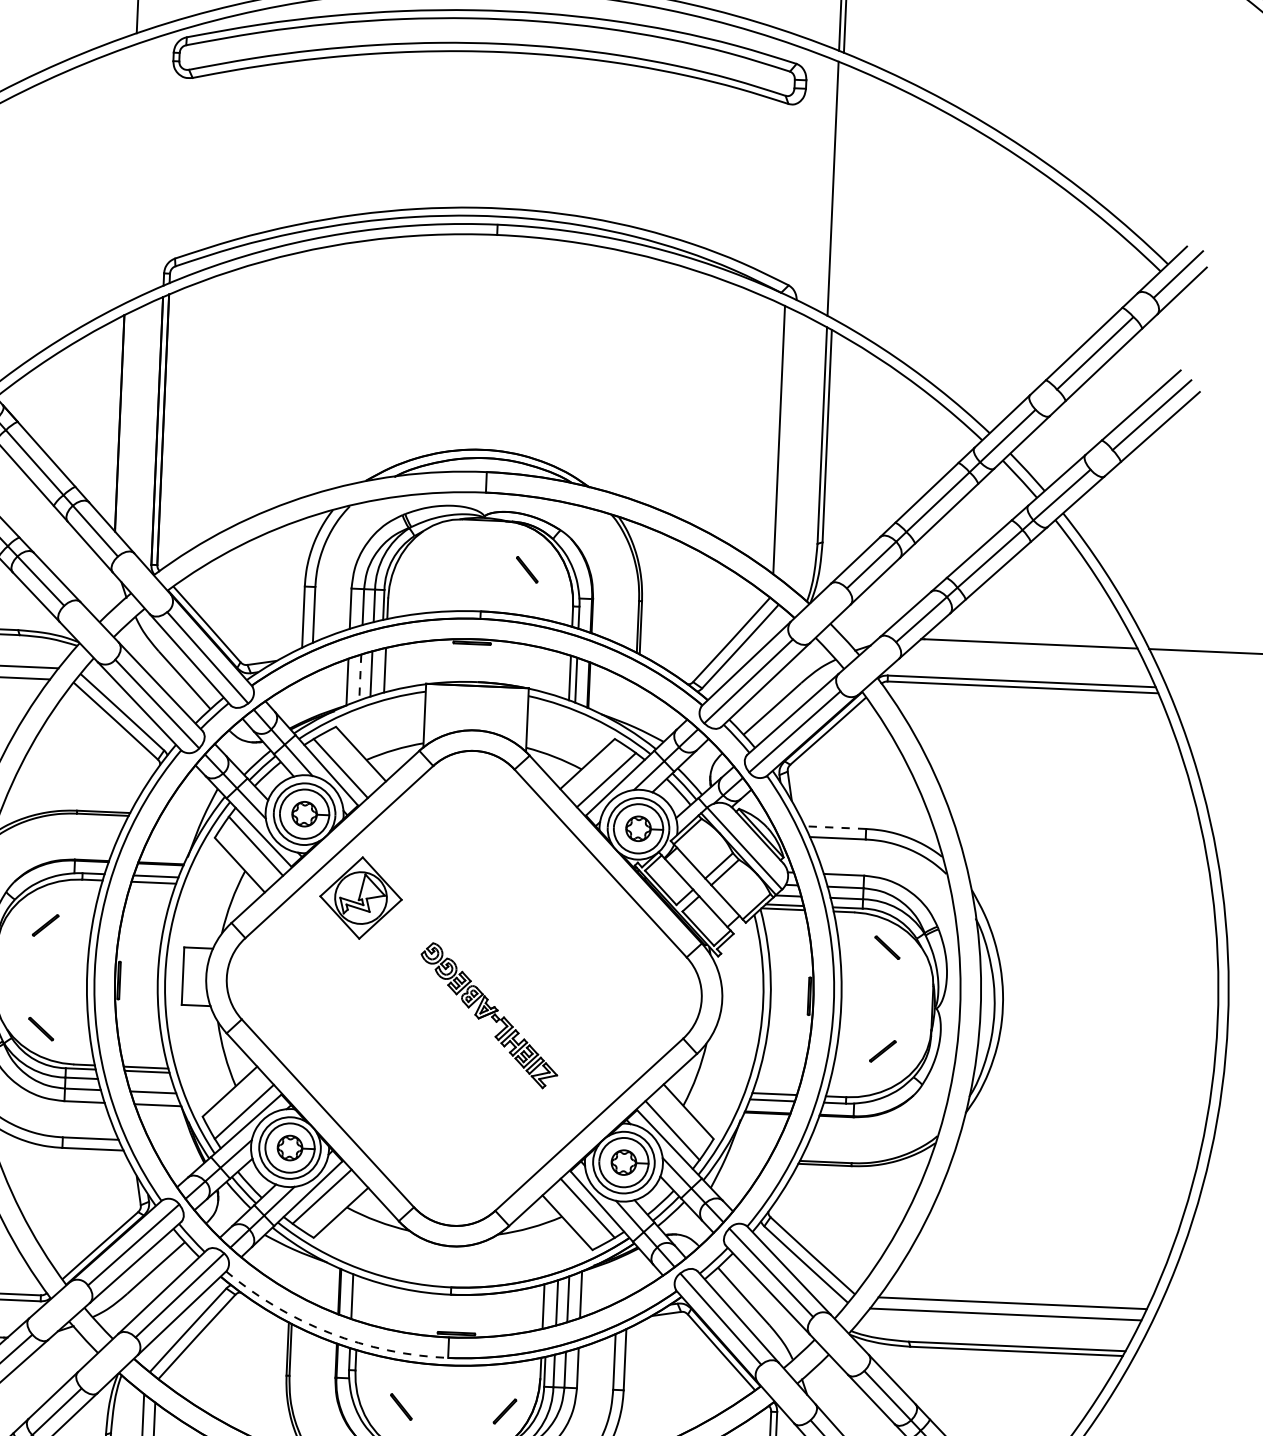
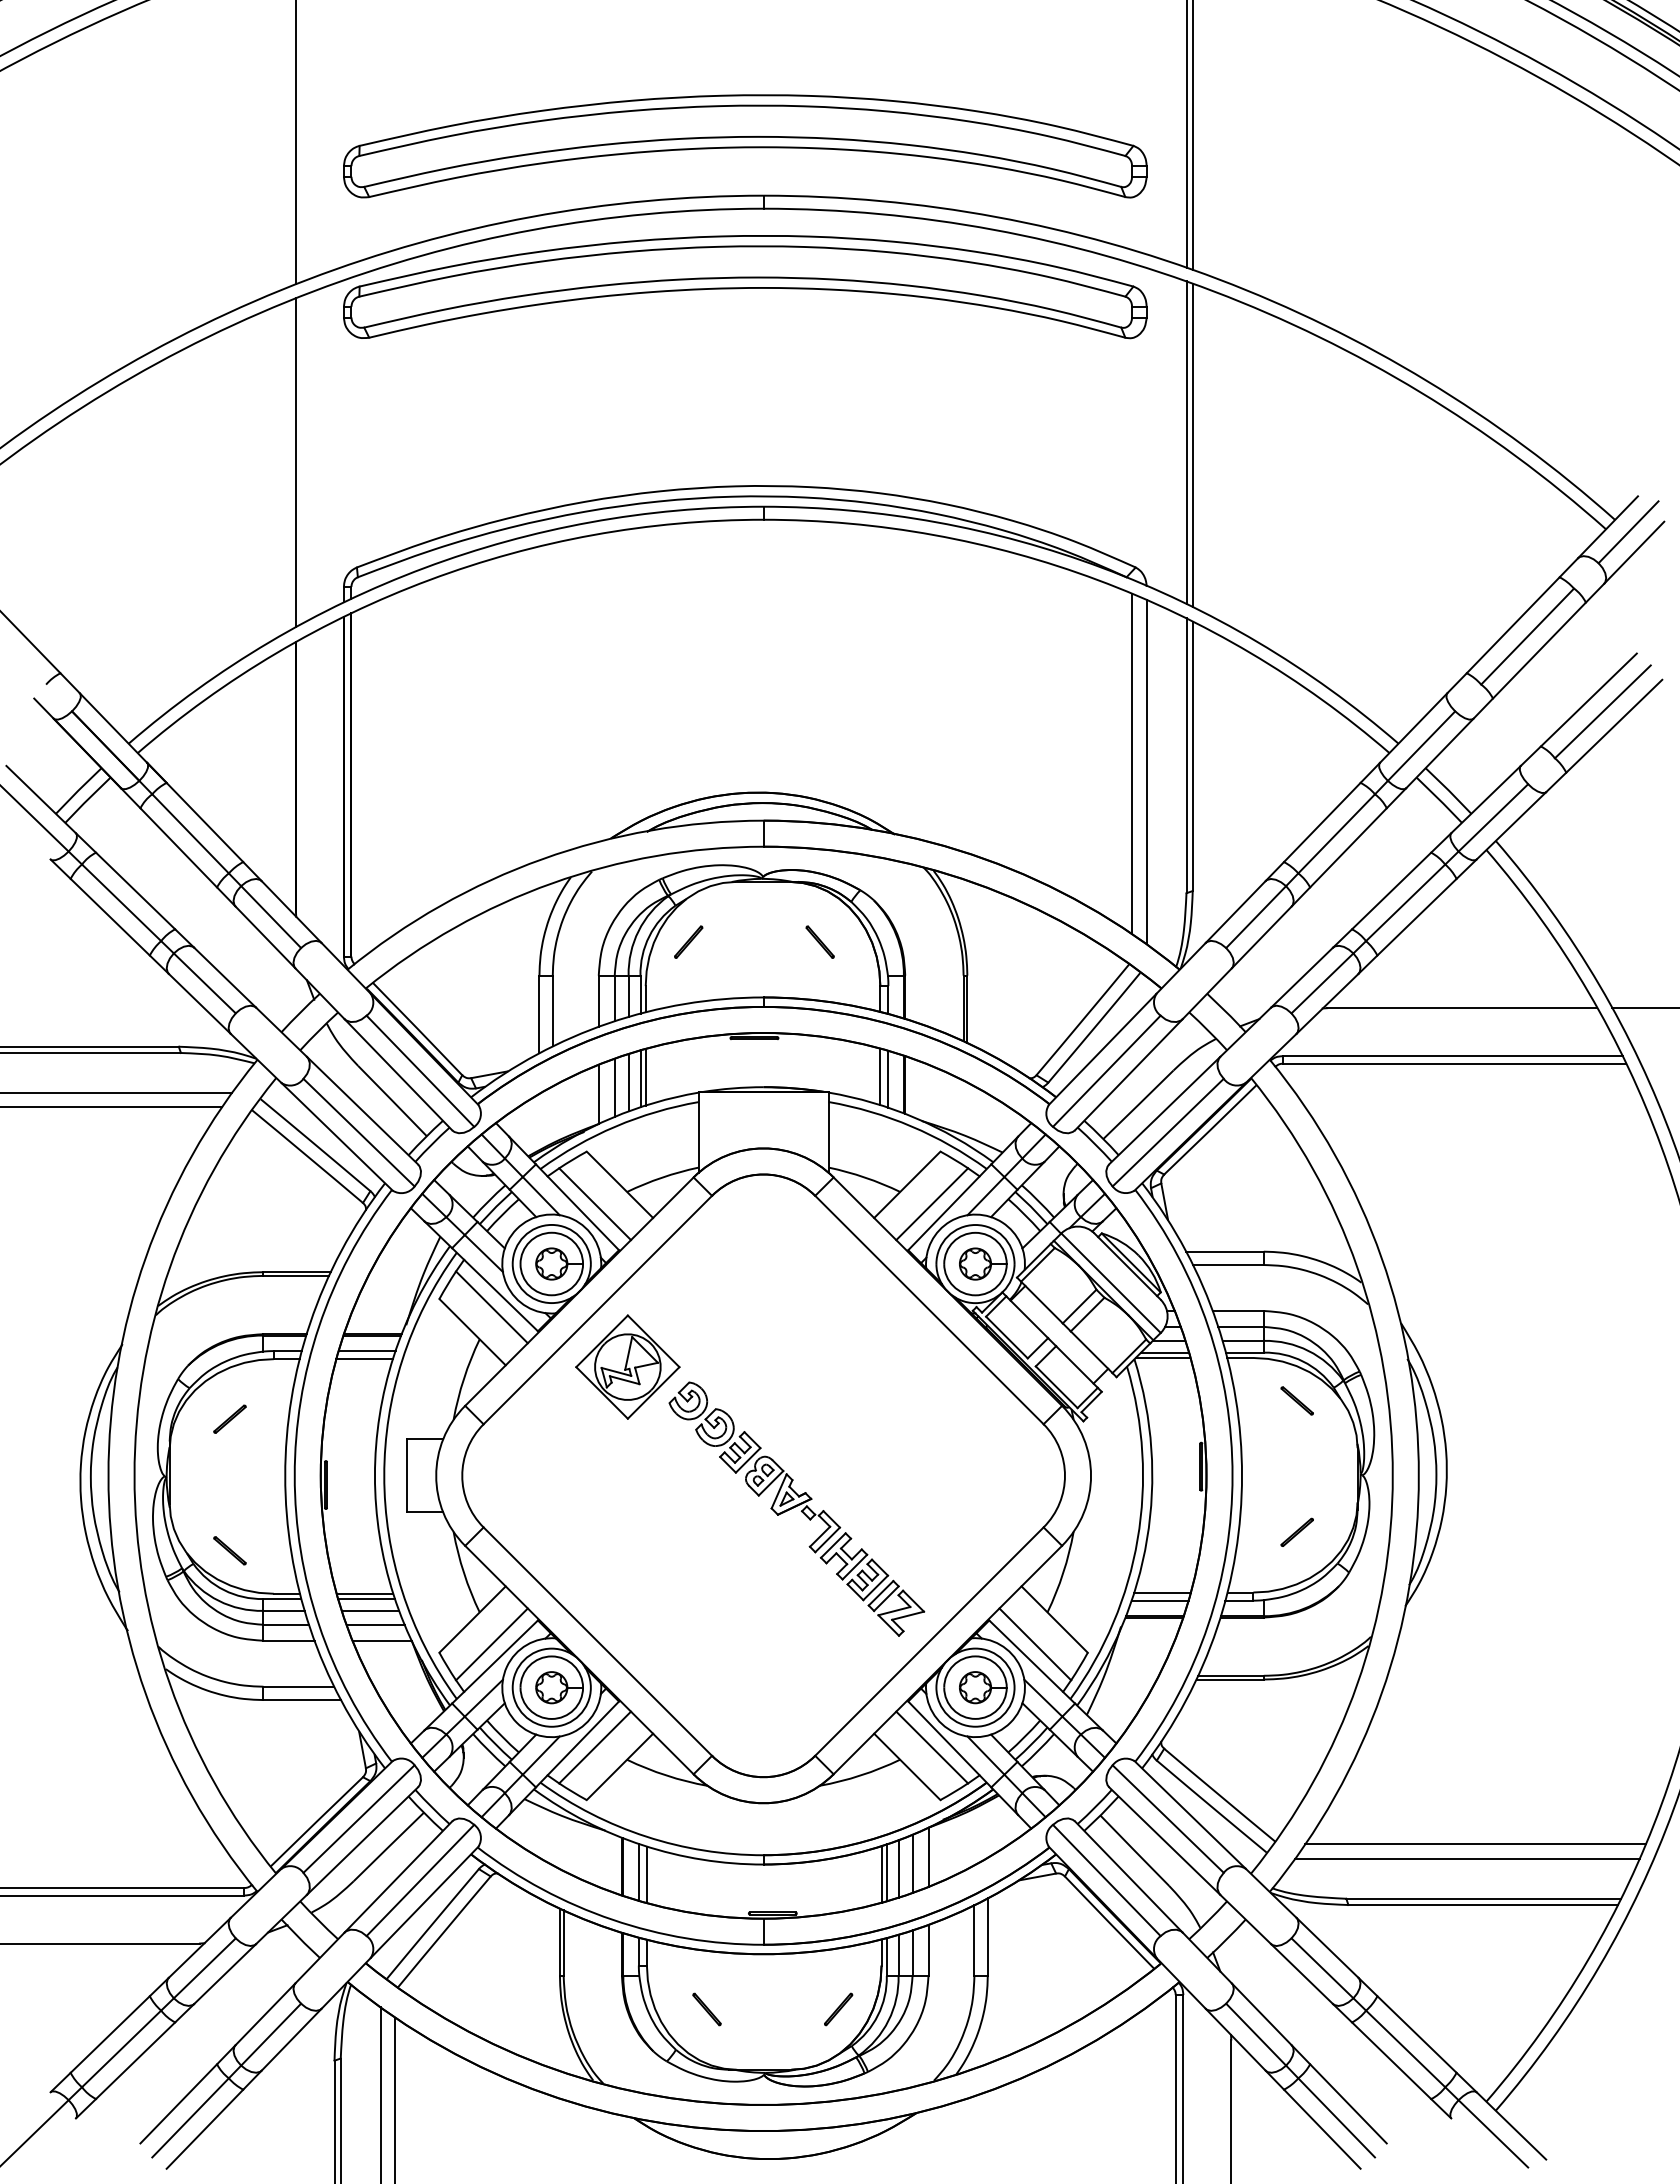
line: (130, 173) -> (295, 462), added
line: (837, 190) -> (1192, 444), added
line: (790, 446) -> (1146, 771), added
part: (423, 564) -> (688, 941), added
line: (380, 671) -> (640, 1078), added
line: (360, 678) -> (614, 1088), dashed -> solid
line: (835, 827) -> (1225, 1251), dashed -> solid
part: (489, 1015) -> (796, 1508), size x1.43
line: (149, 1081) -> (370, 1610), added
line: (358, 1298) -> (646, 1874), added
line: (547, 1305) -> (886, 1872), added
arc: (329, 1332) -> (612, 1919), dashed -> solid

